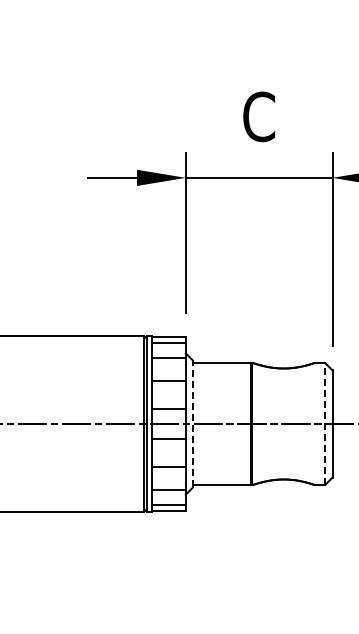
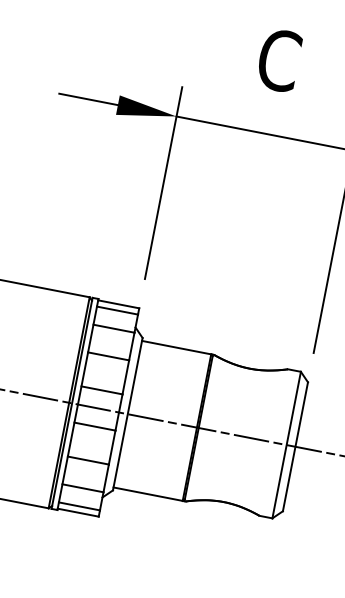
line: (193, 423) -> (128, 413), dashed -> solid
line: (325, 424) -> (286, 445), dashed -> solid

